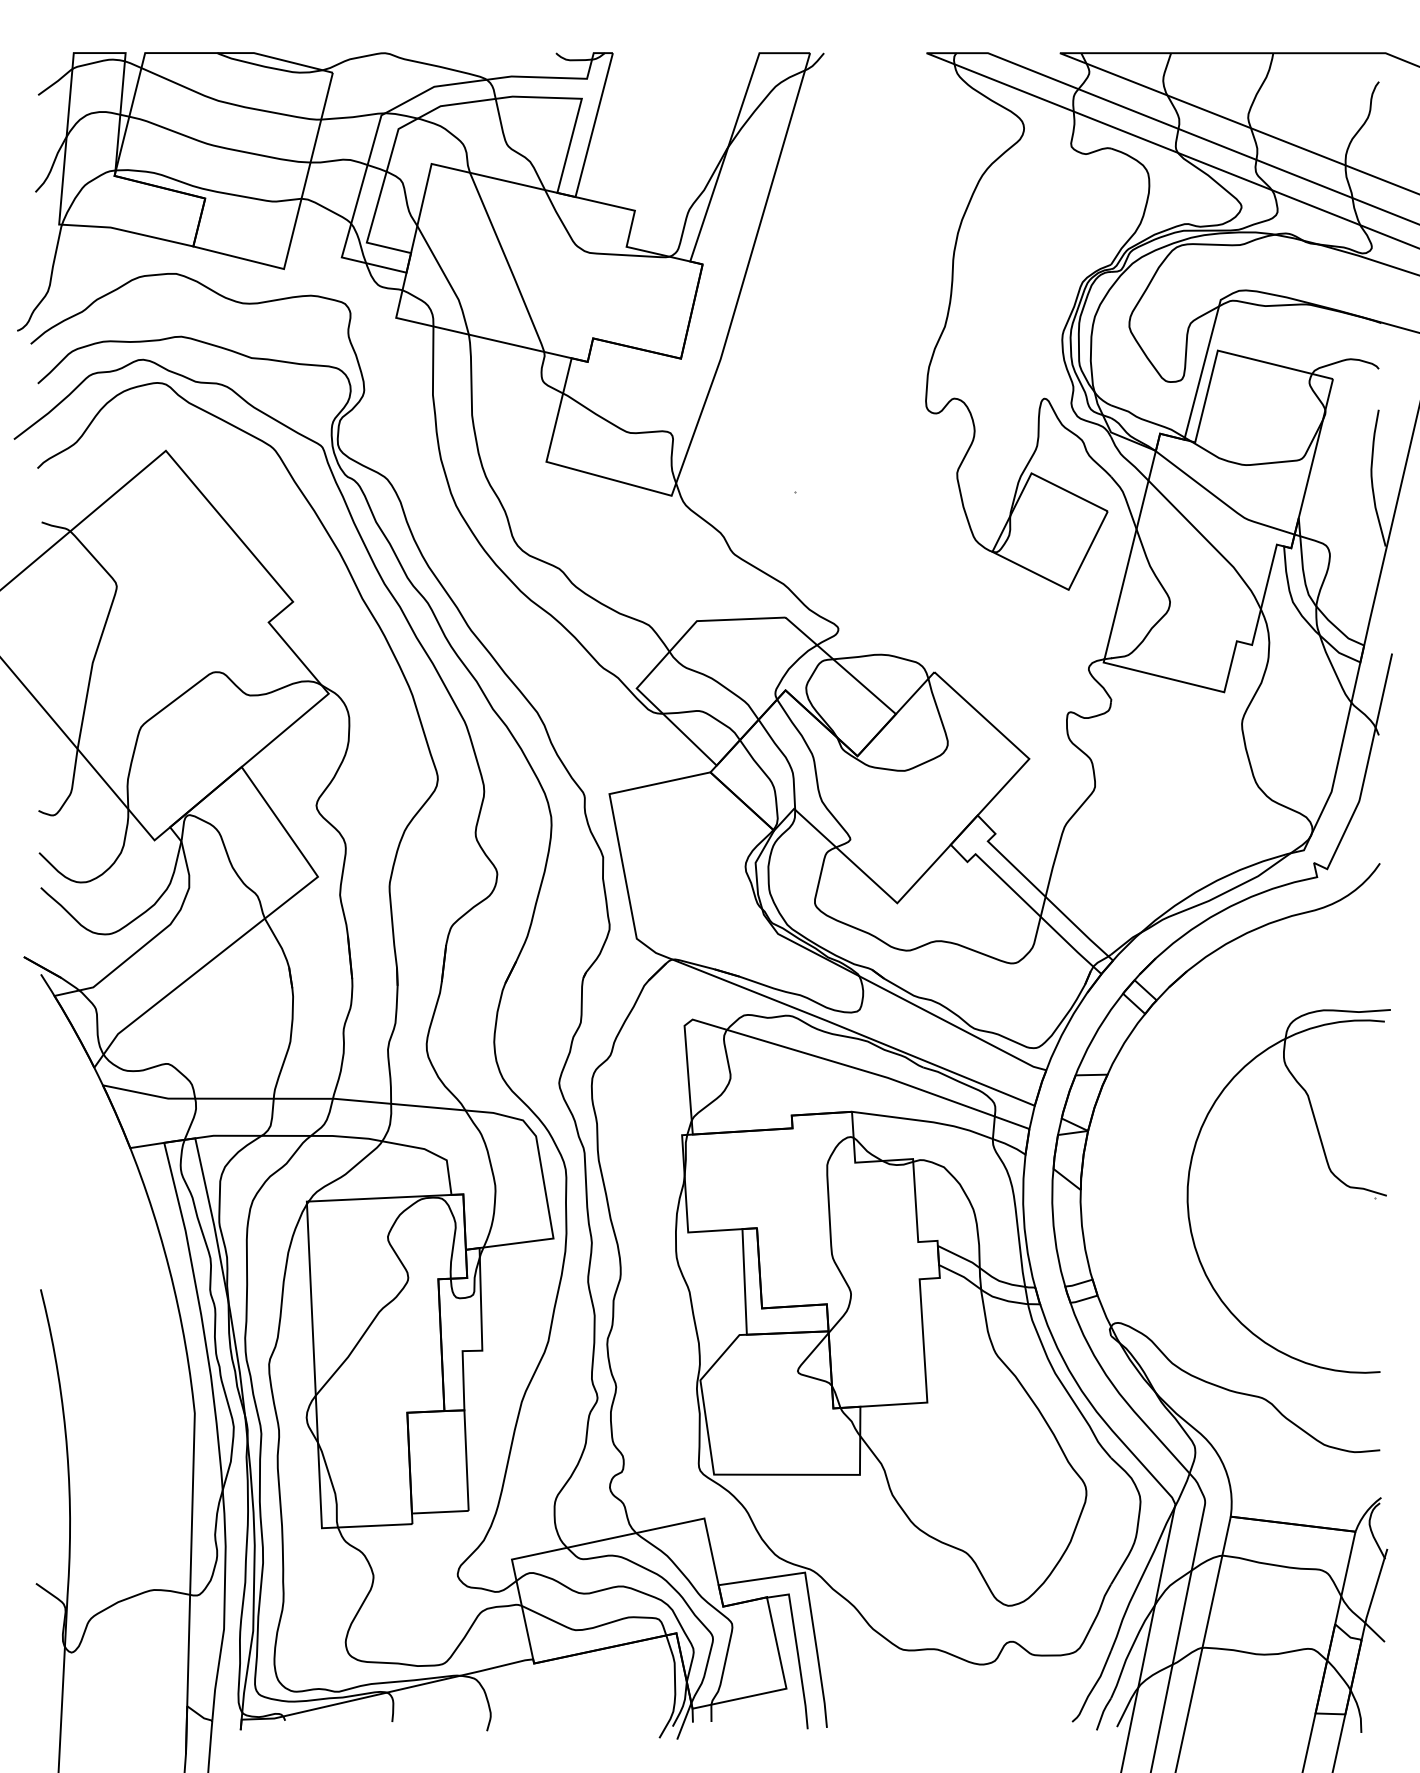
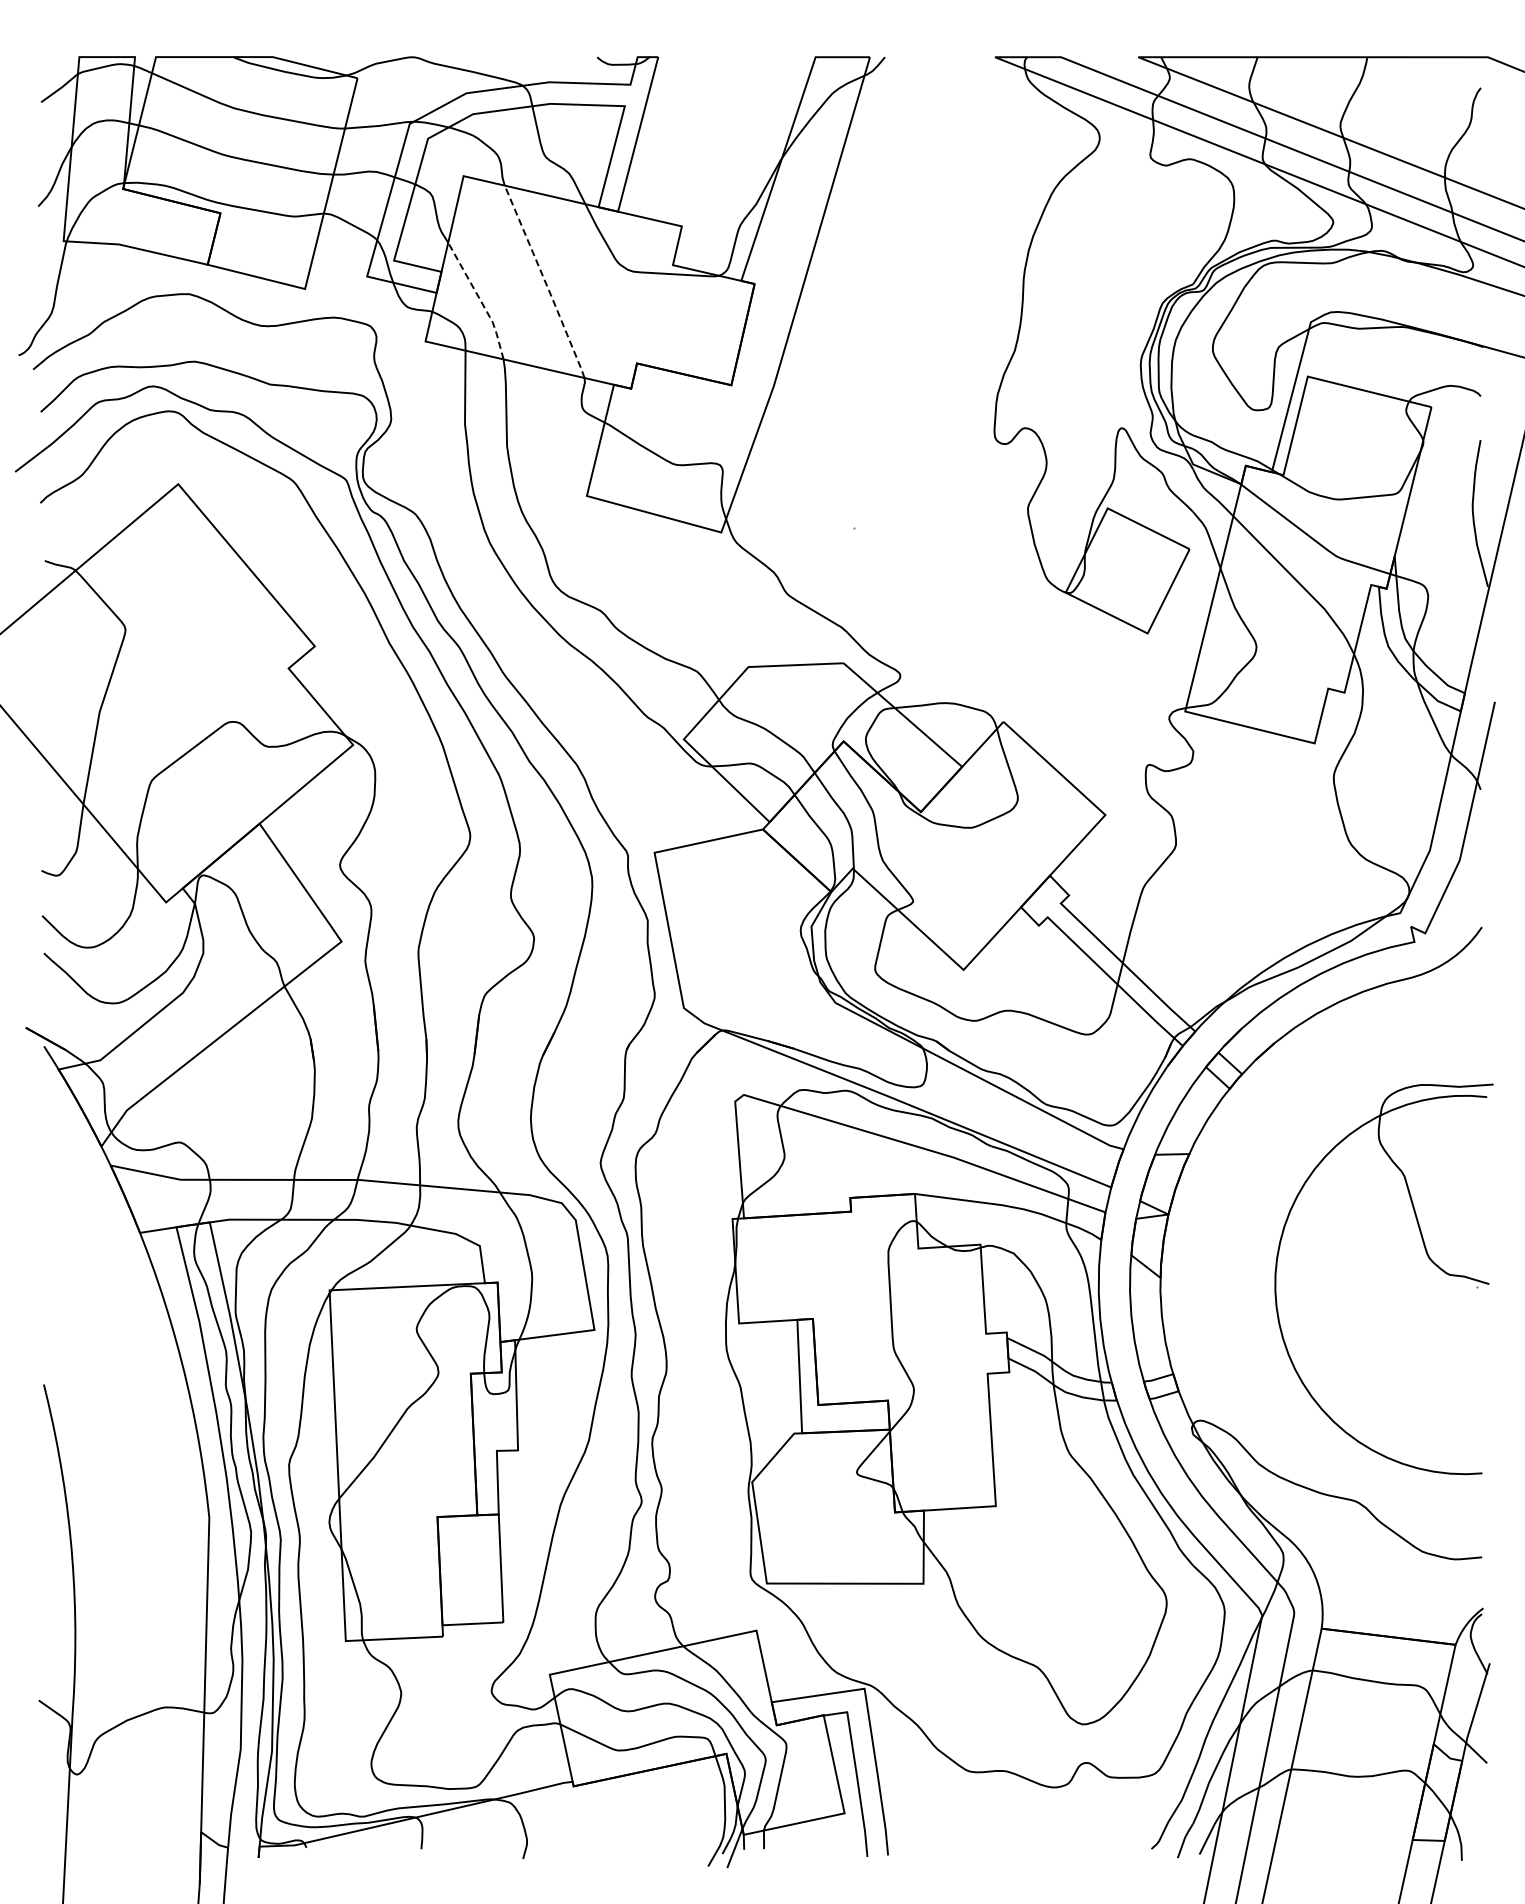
line: (507, 262) -> (545, 282), solid -> dashed
line: (447, 279) -> (480, 300), solid -> dashed

